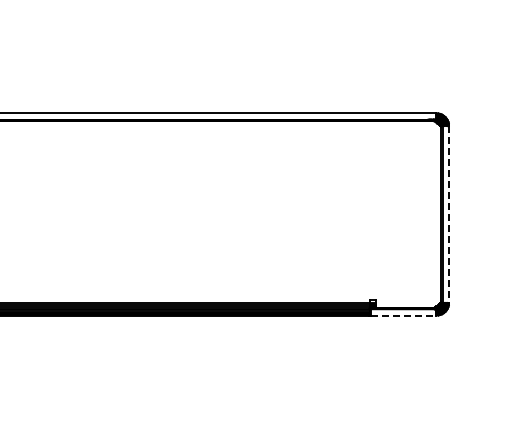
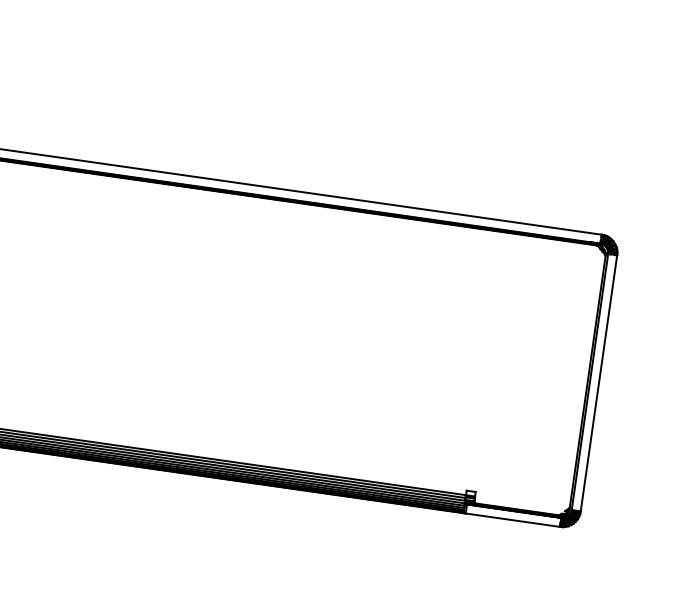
line: (448, 214) -> (598, 383), dashed -> solid
line: (403, 315) -> (512, 520), dashed -> solid

